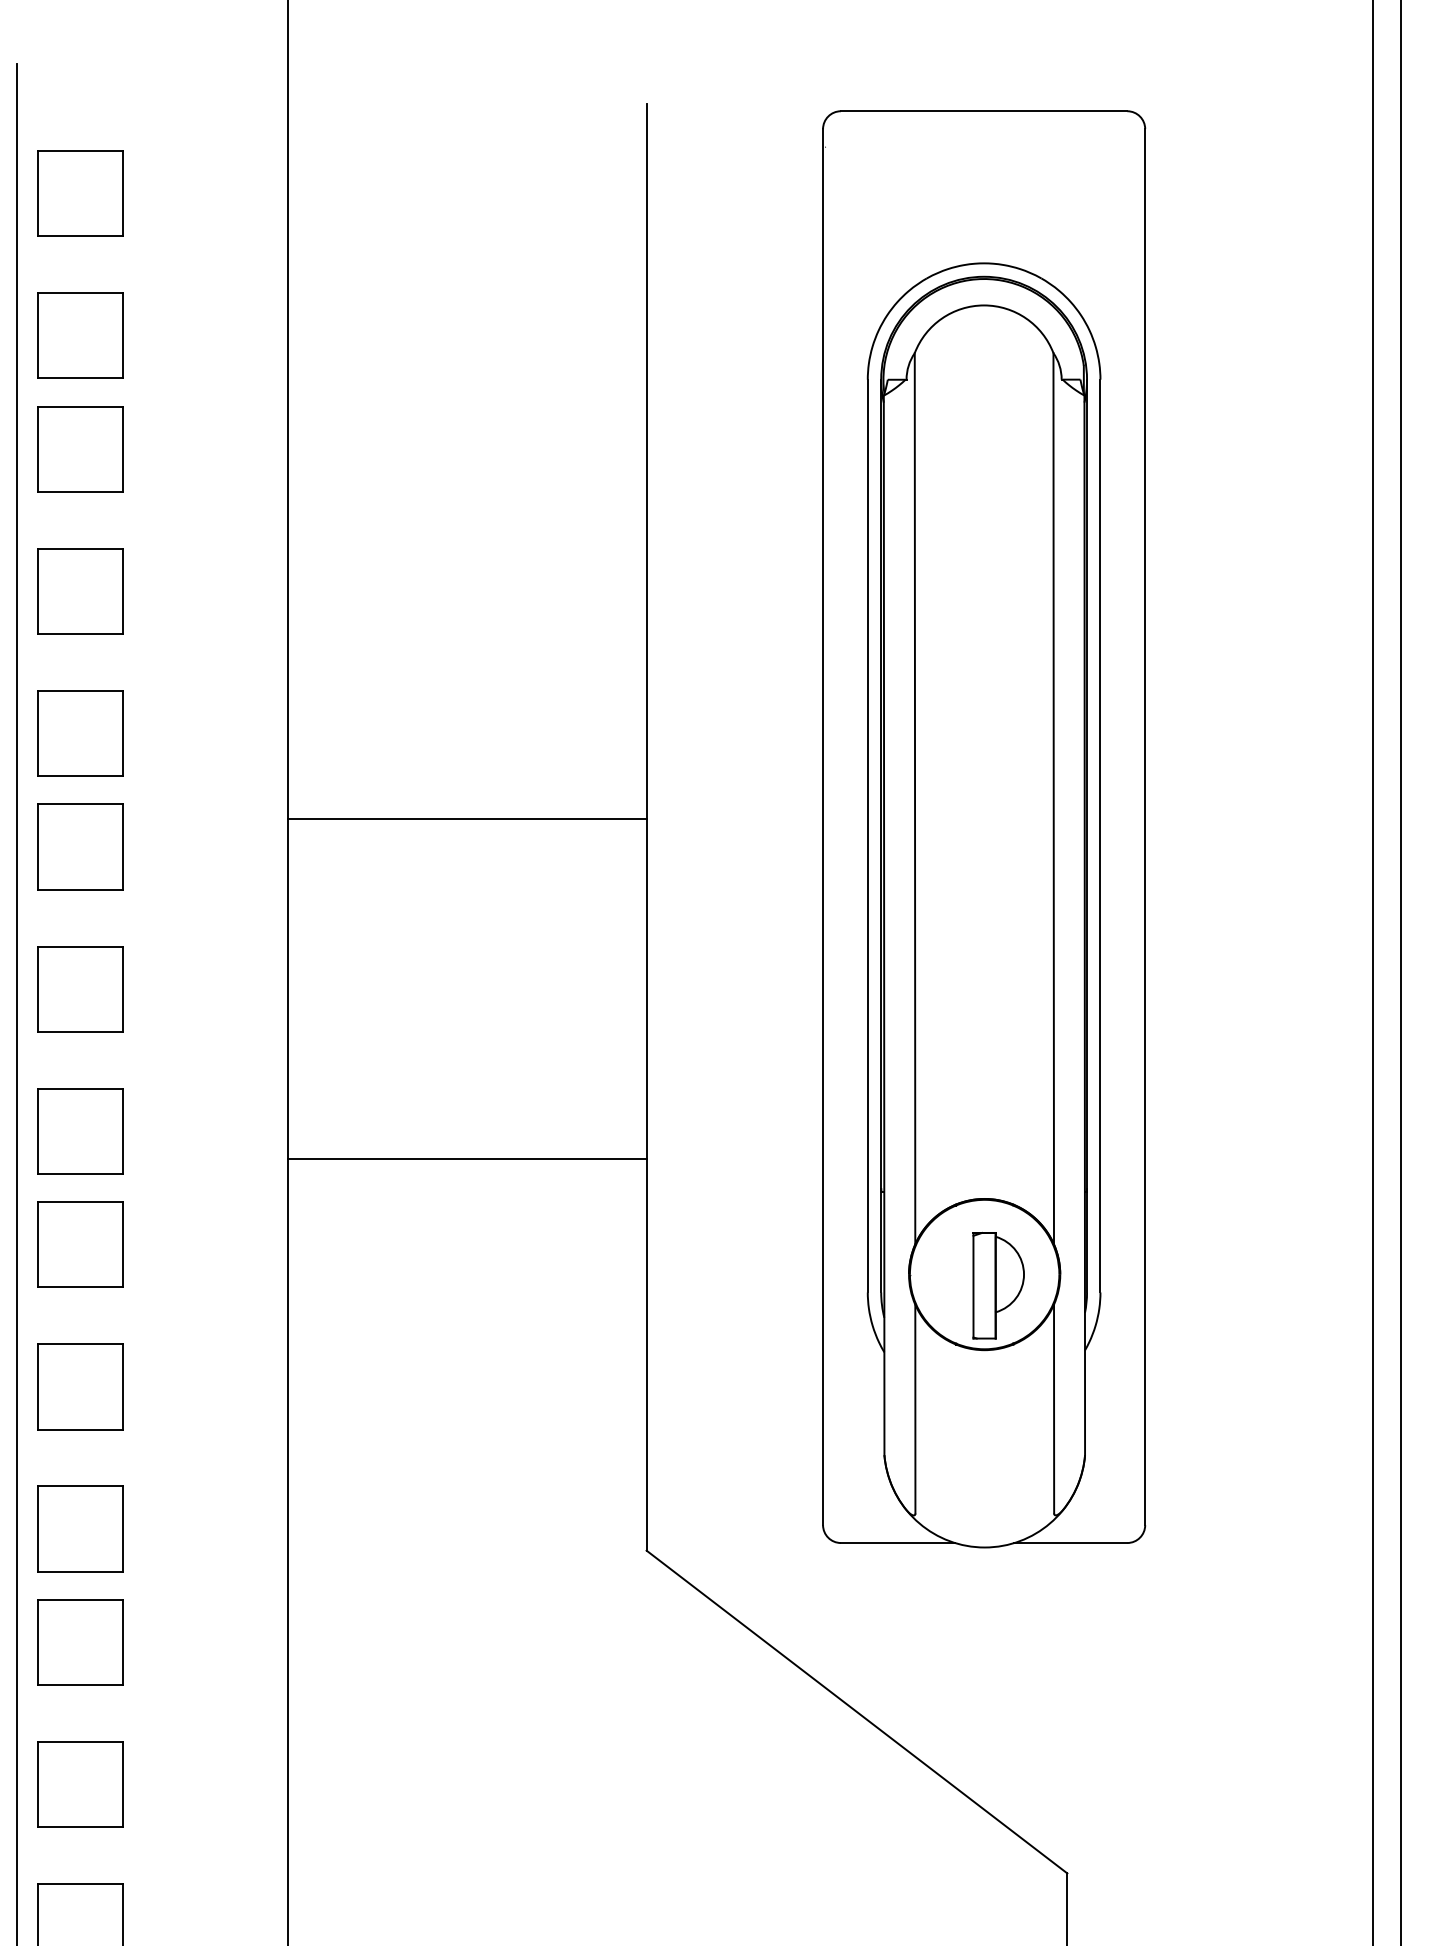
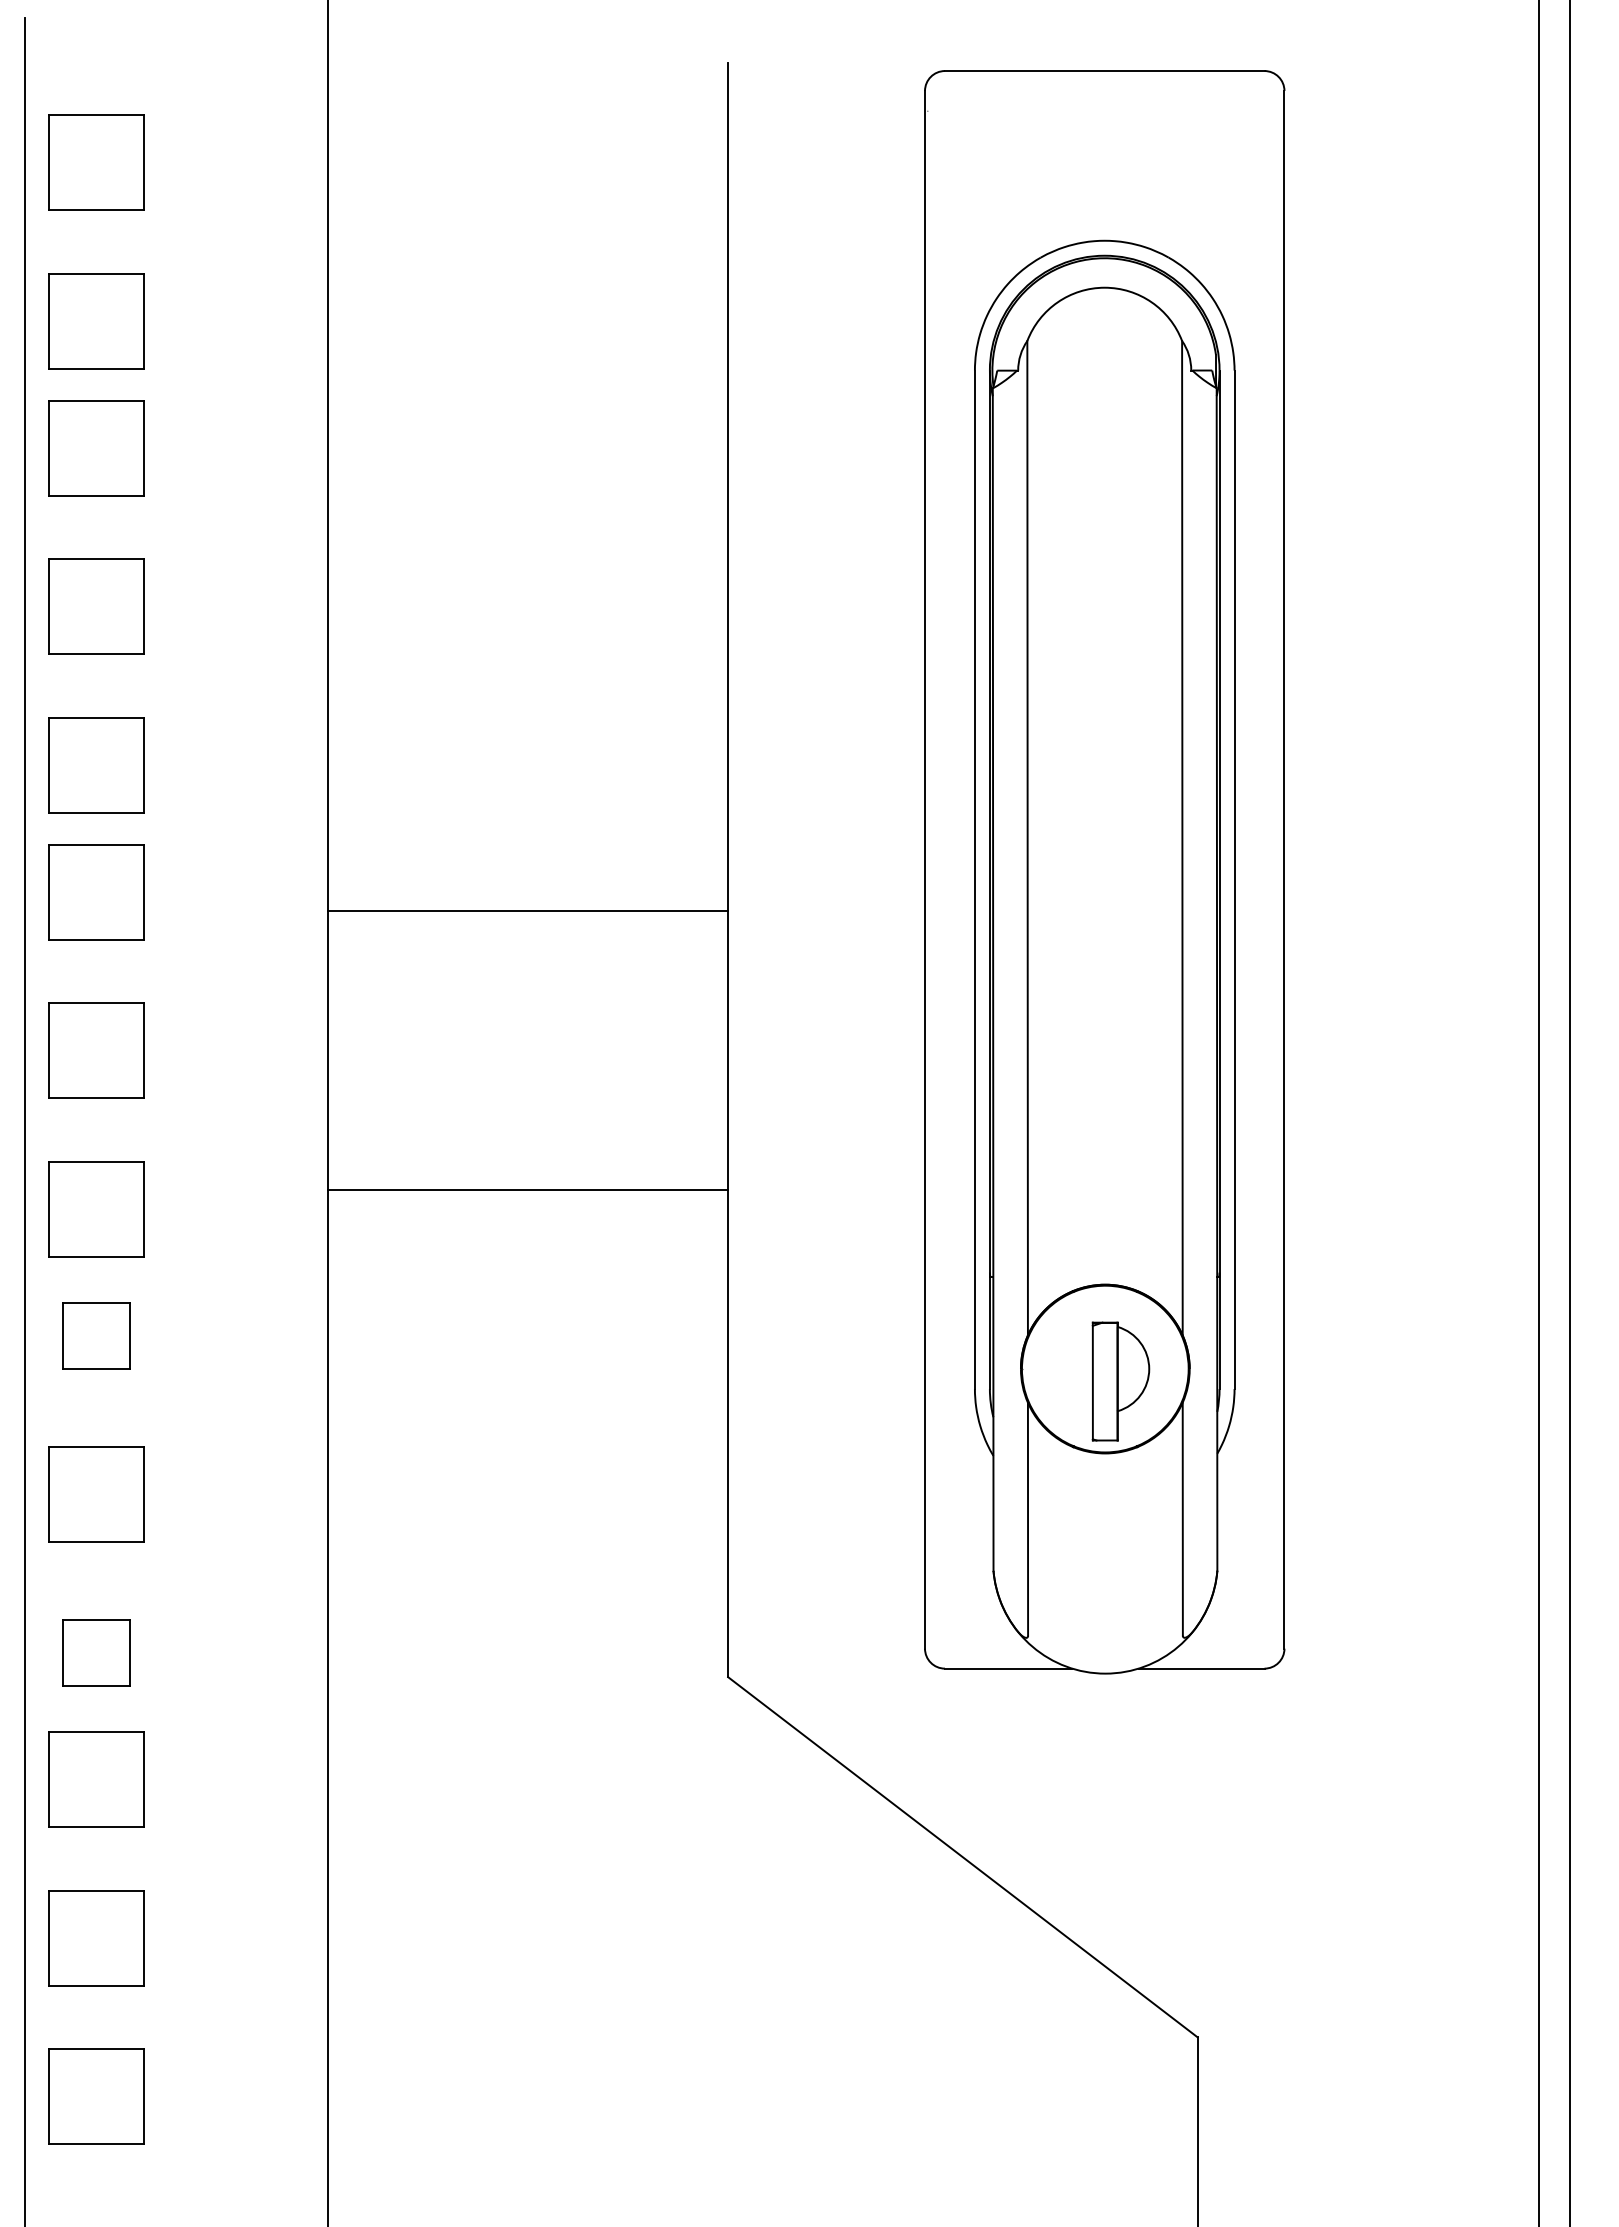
line: (467, 818) -> (528, 911), moved
line: (467, 1159) -> (528, 1189), moved
part: (80, 1244) -> (96, 1335), size x0.7
part: (80, 1528) -> (96, 1652), size x0.7

